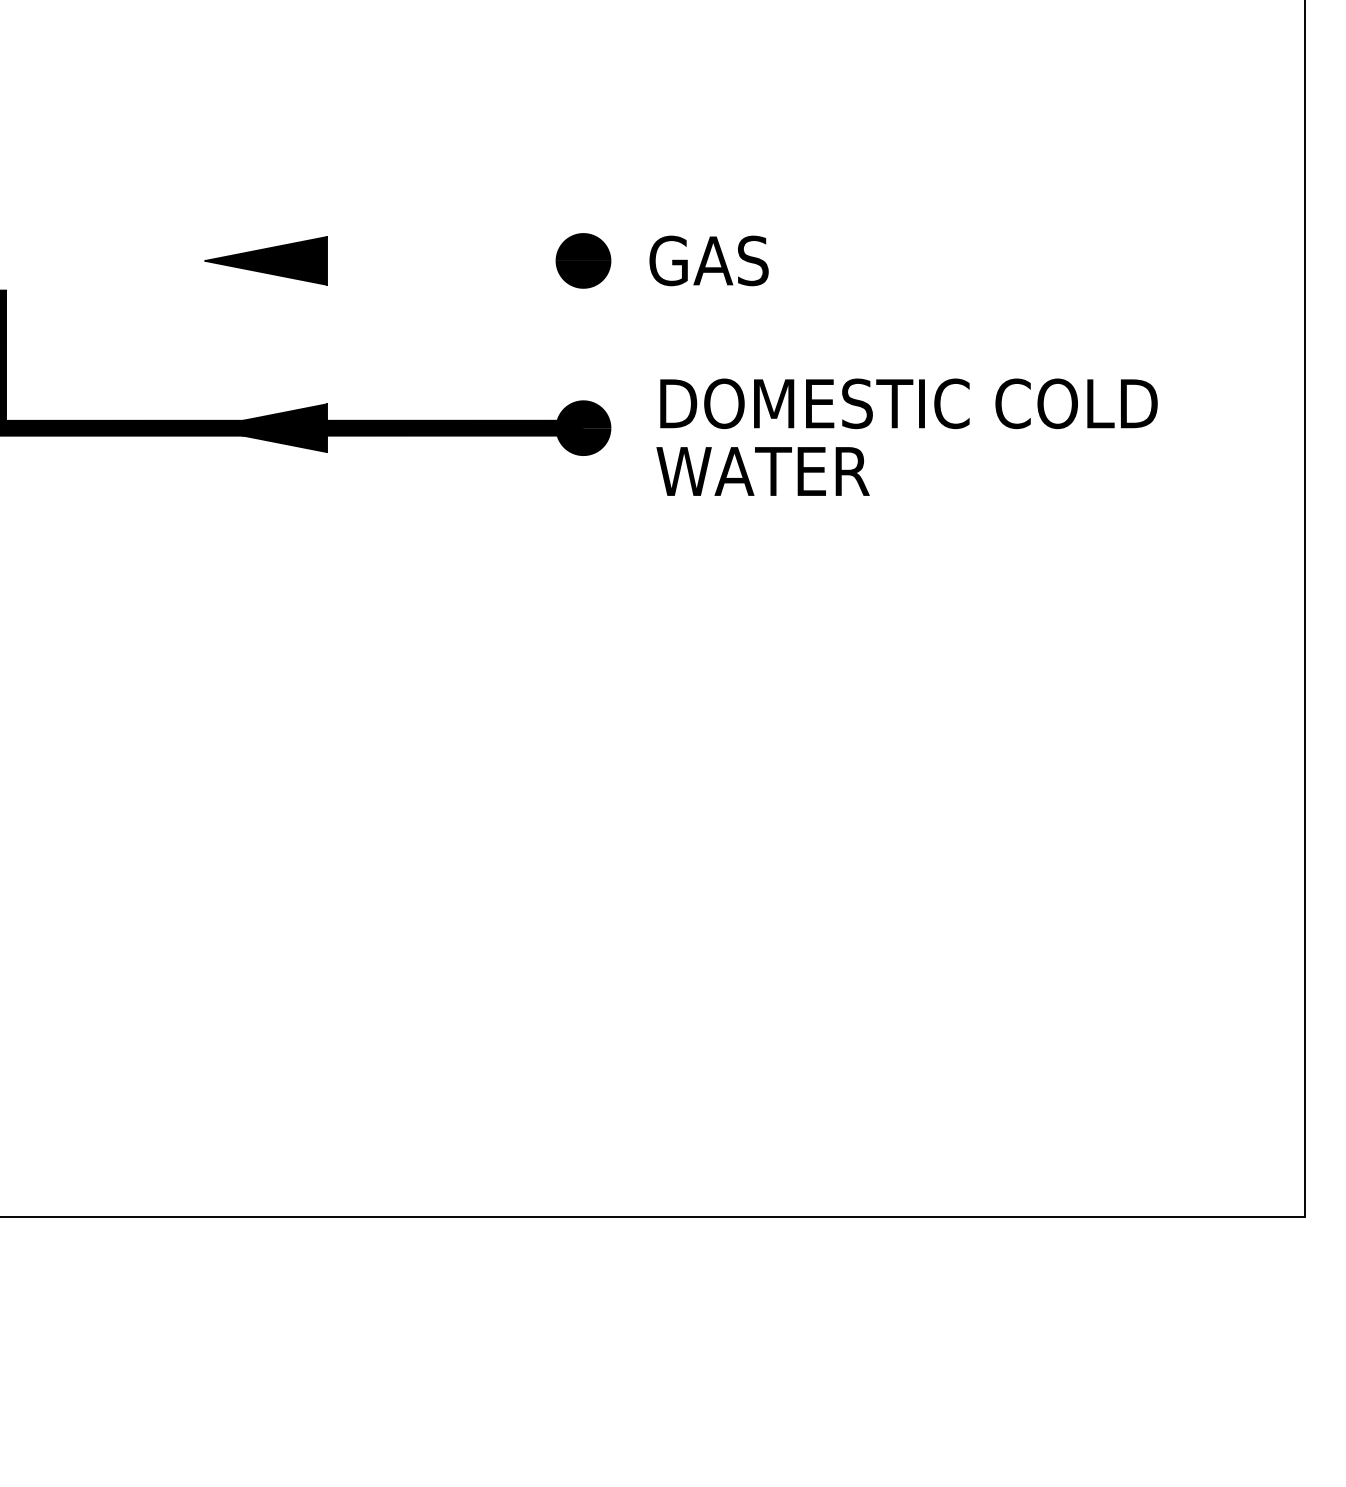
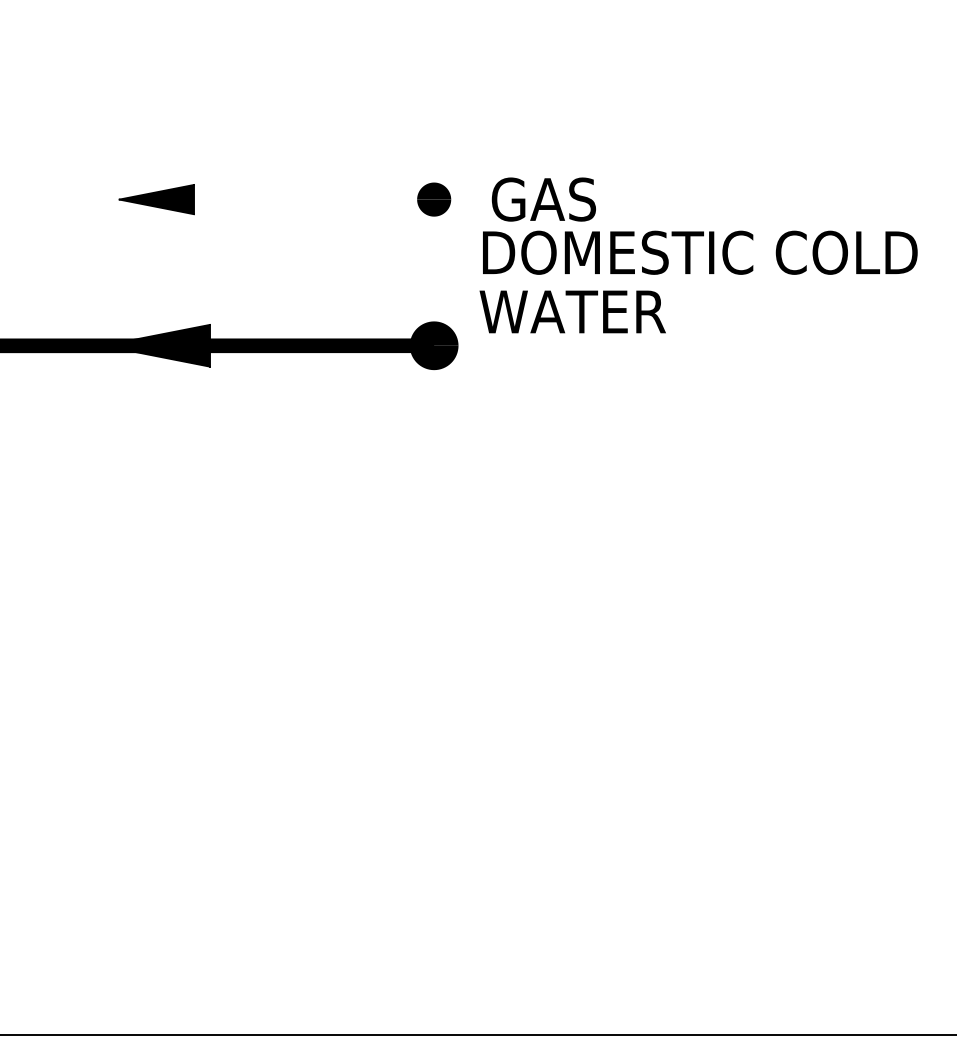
part: (265, 260) -> (156, 199), size x0.7
part: (583, 260) -> (434, 199), size x0.7
text: (906, 436) -> (698, 281), moved

